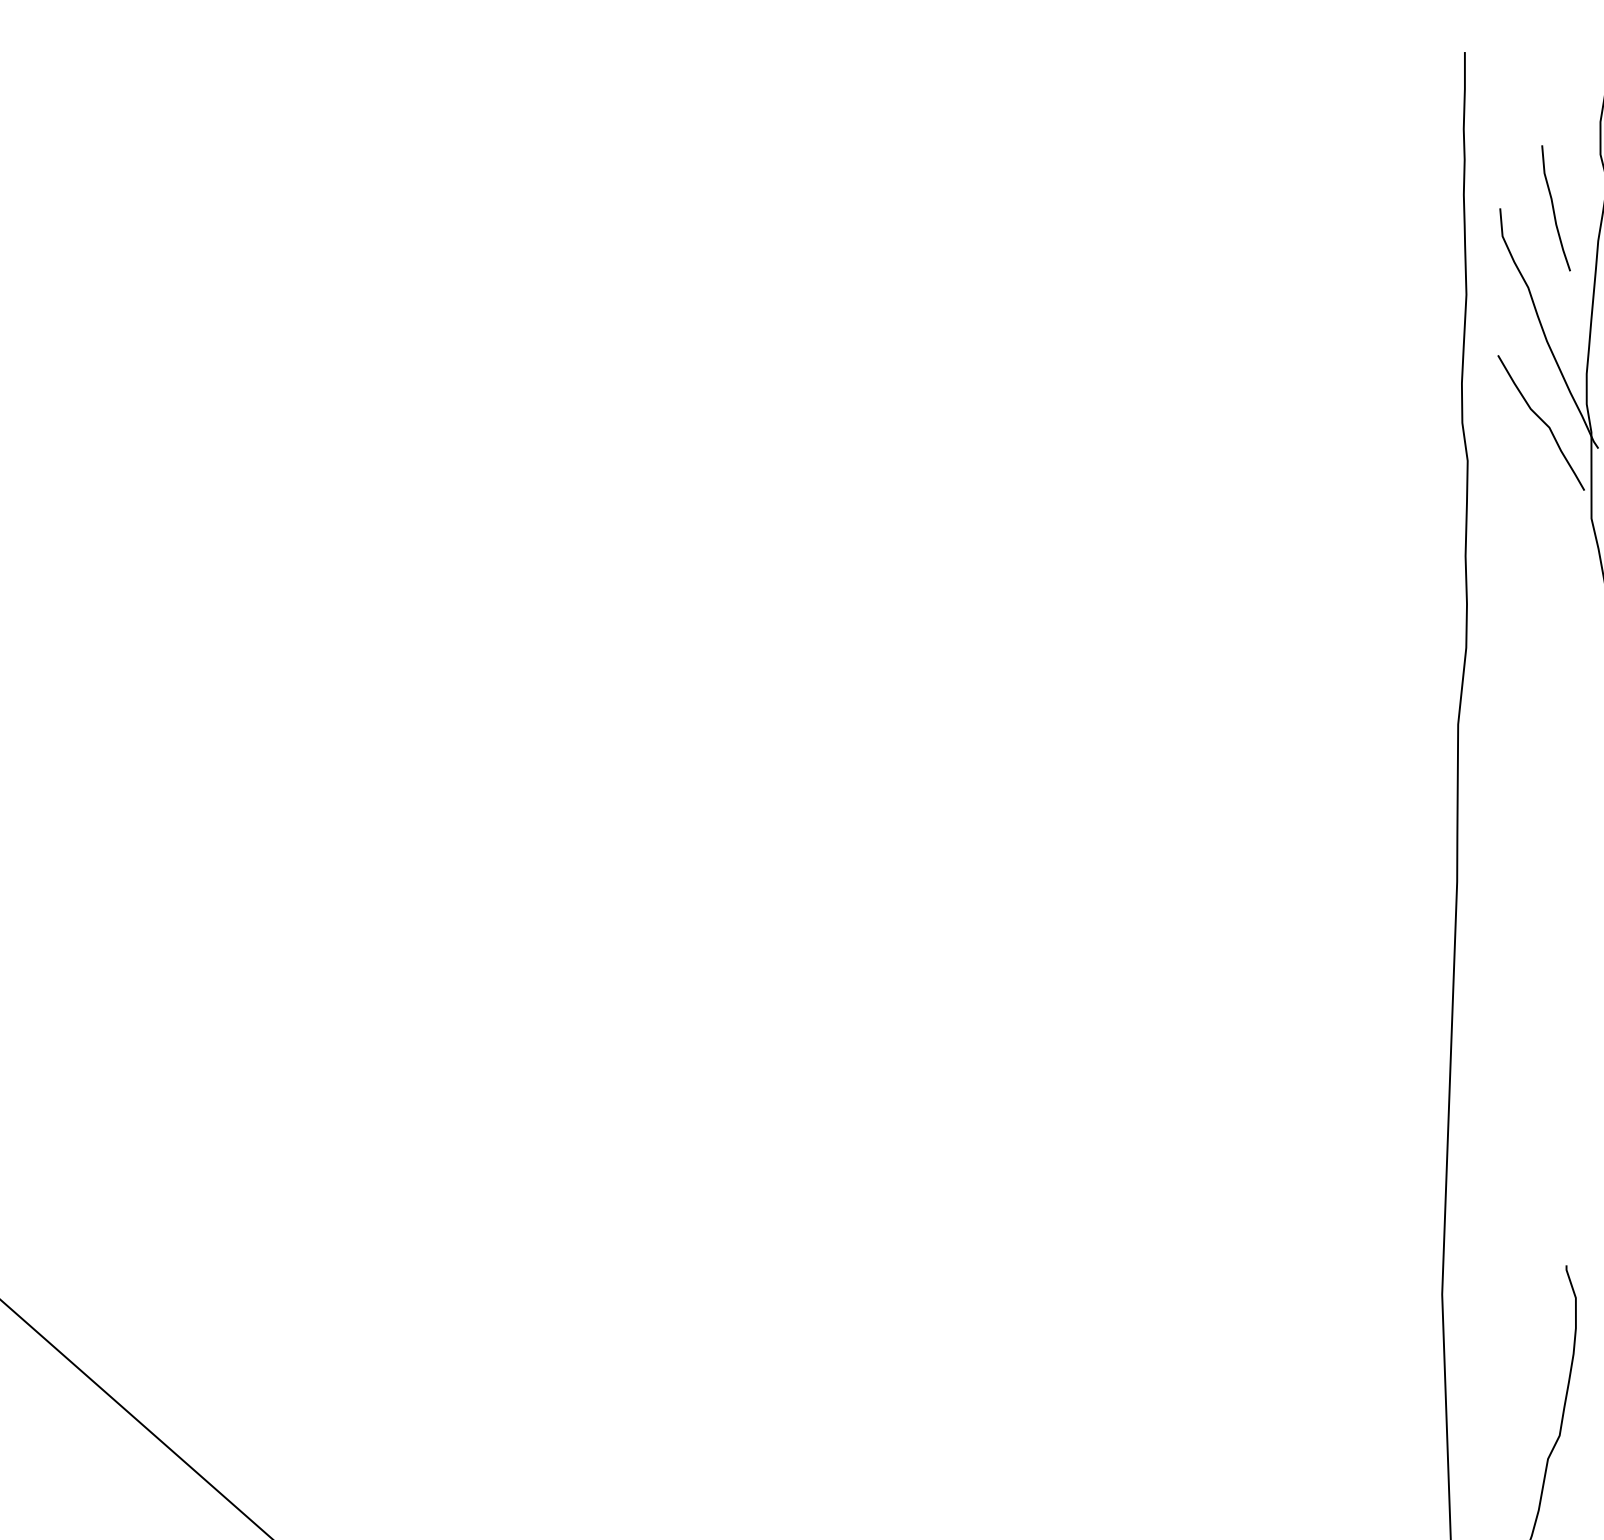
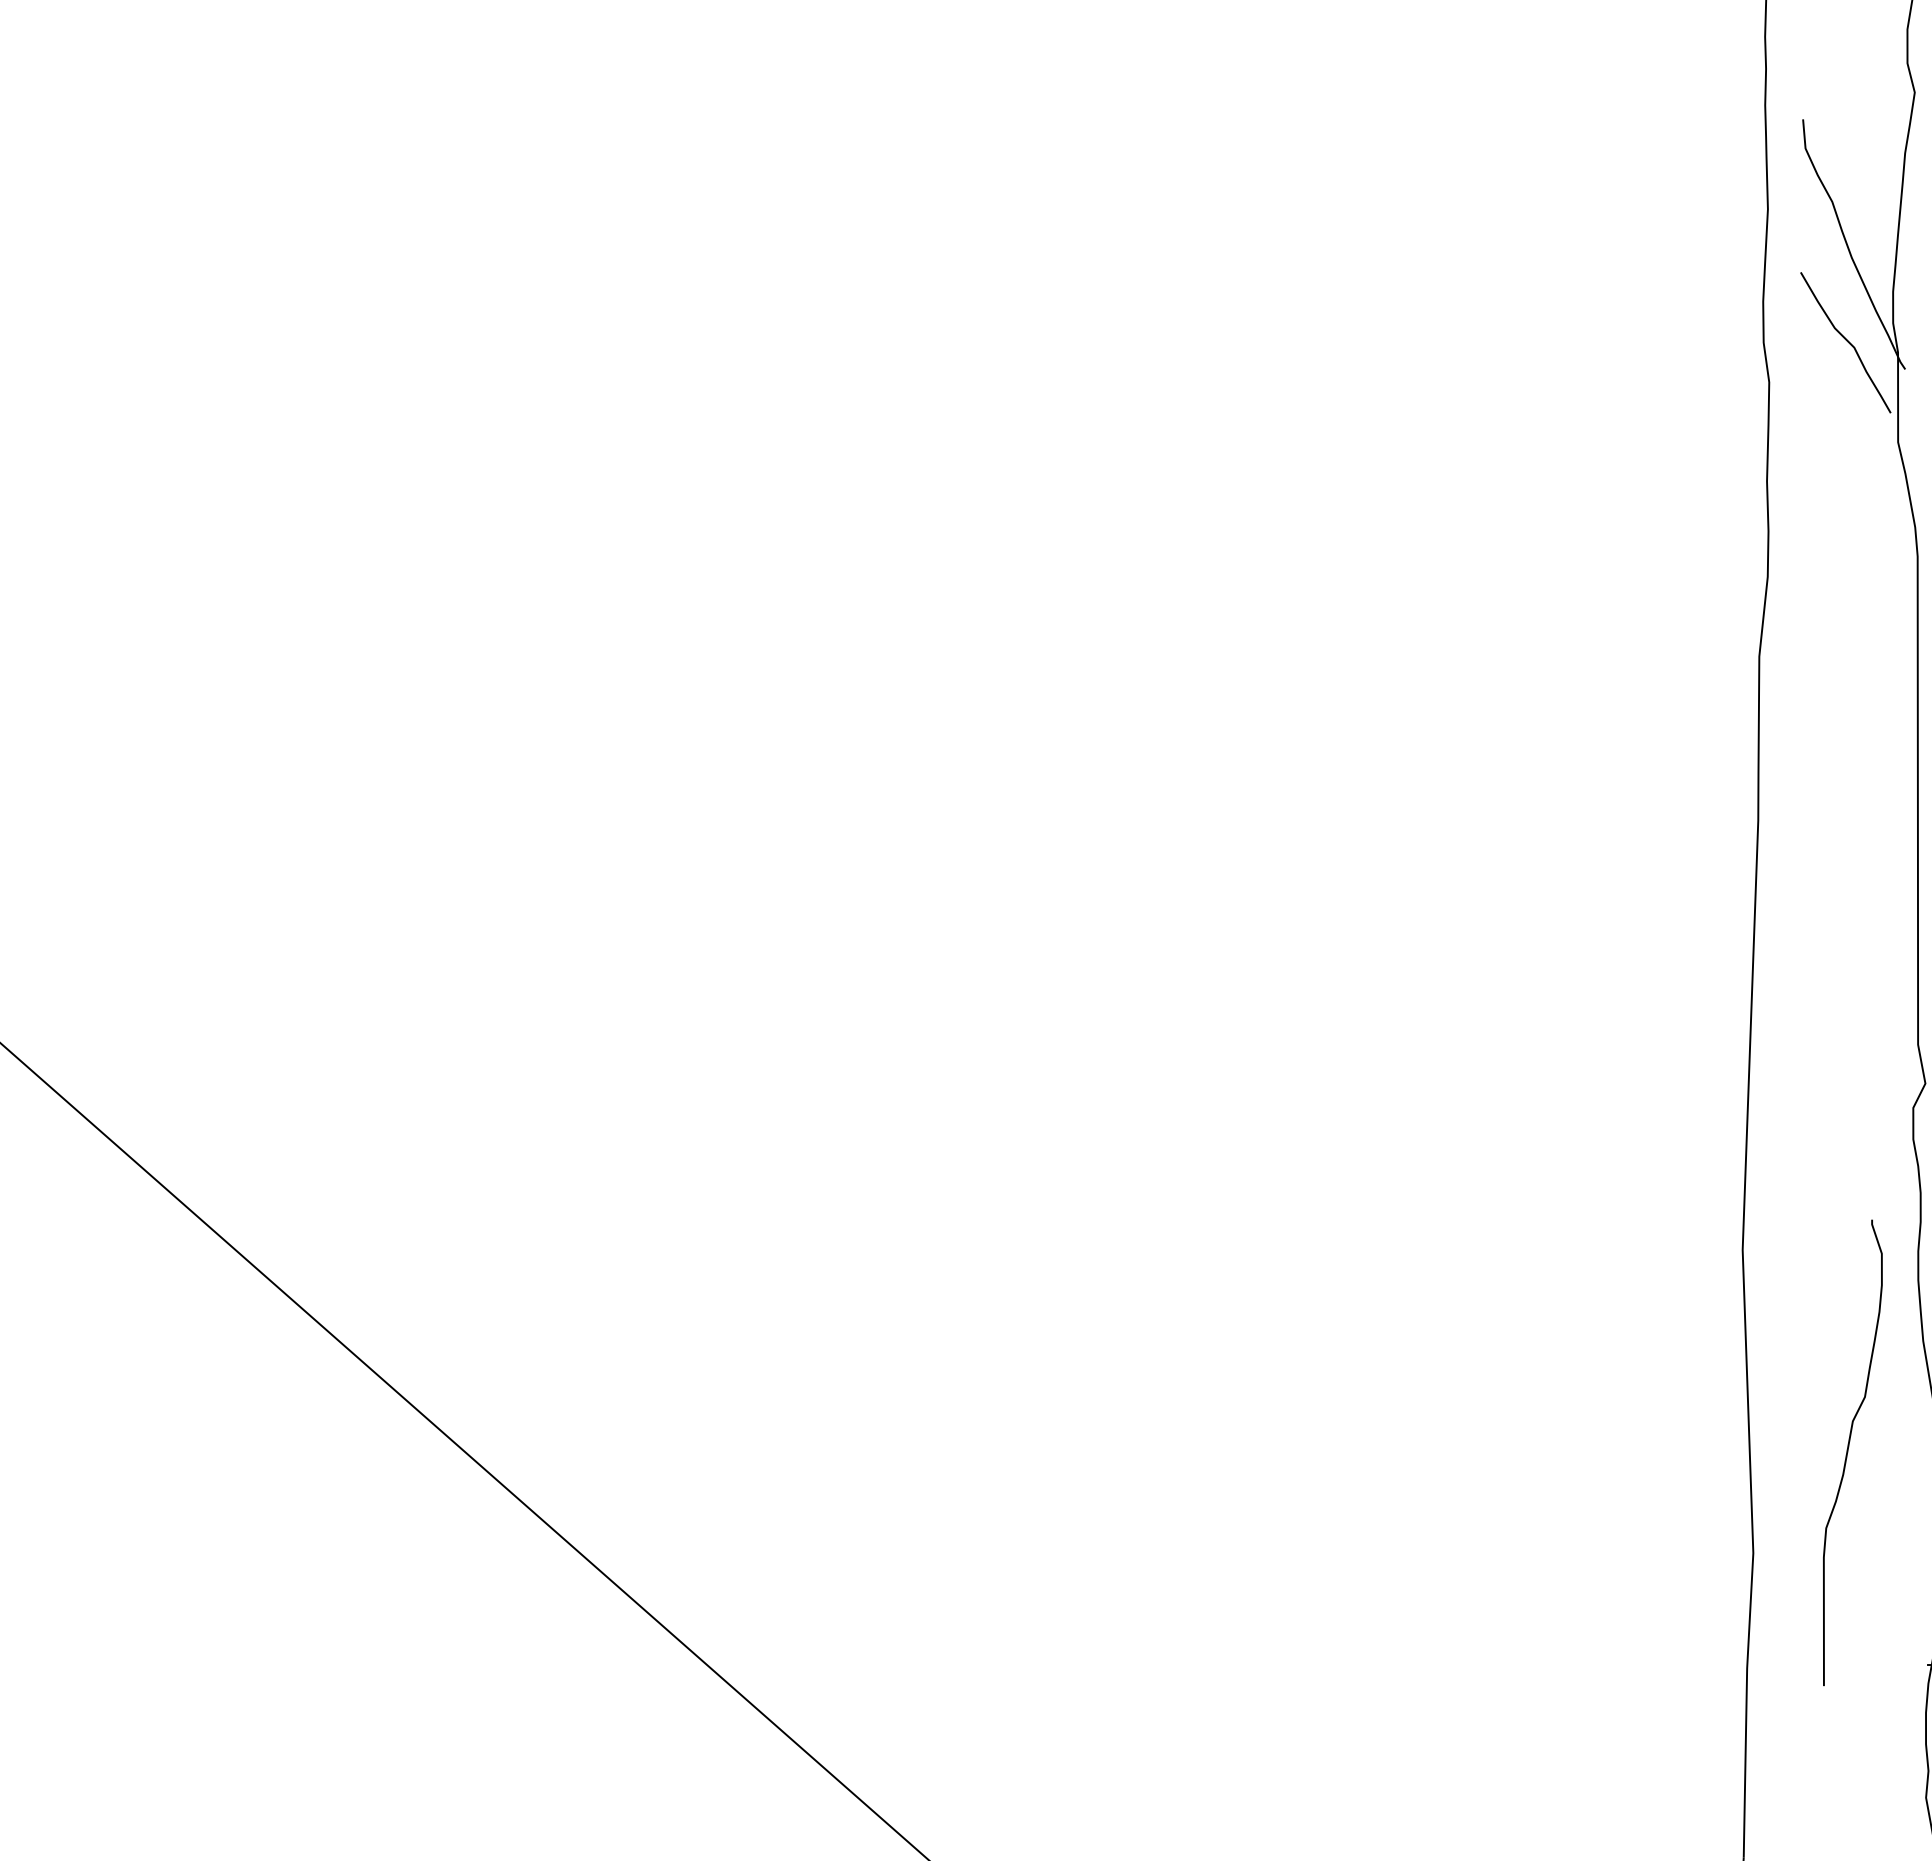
curve: (1554, 207) -> (1859, 118), removed

